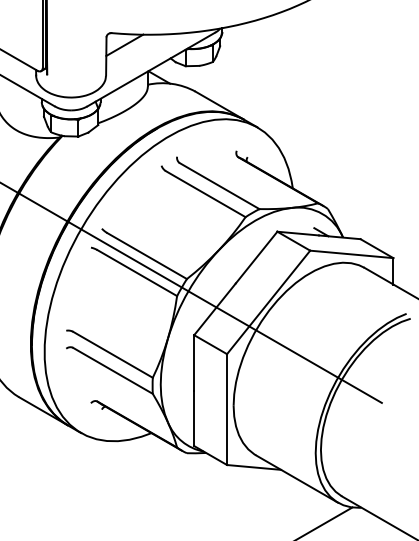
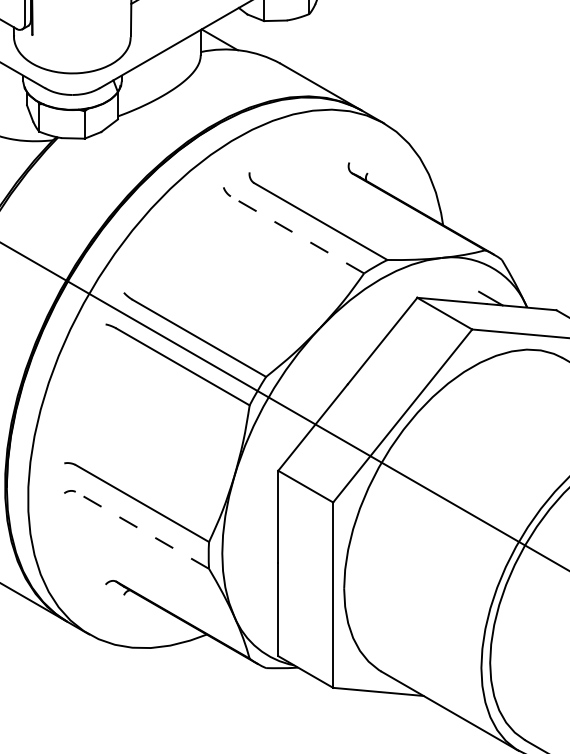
line: (205, 193) -> (297, 233), solid -> dashed
line: (112, 370) -> (141, 529), solid -> dashed

